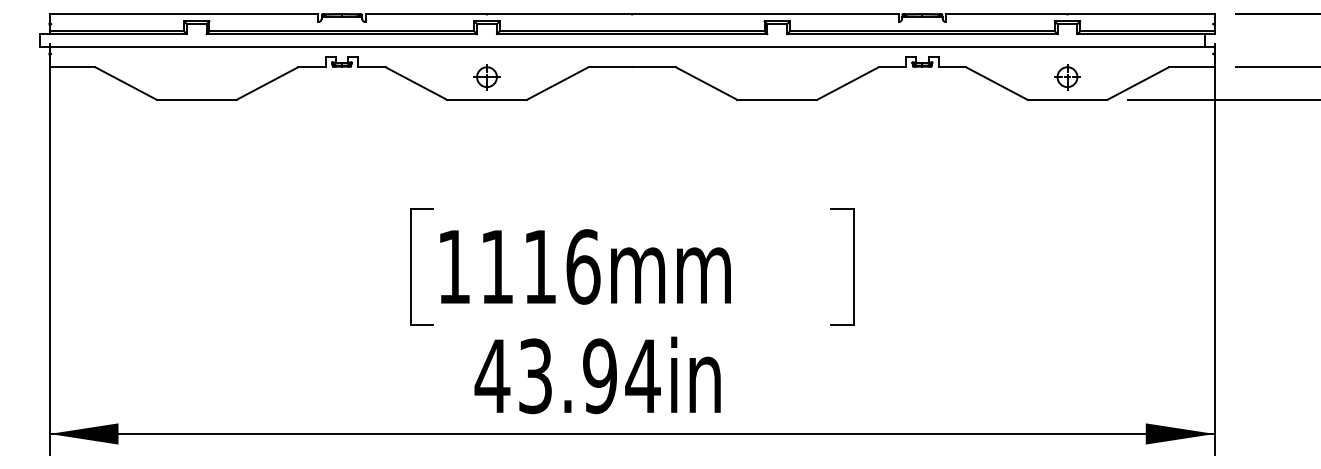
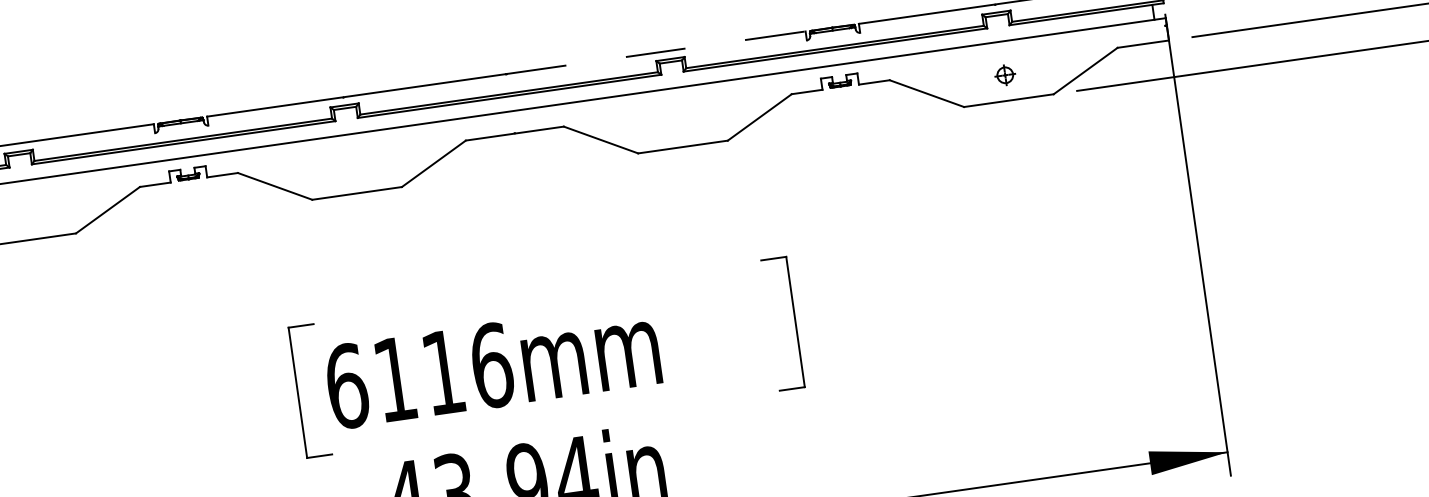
line: (766, 14) -> (657, 52), solid -> dashed
part: (486, 77) -> (352, 168), removed
part: (1067, 77) -> (1005, 75), size x0.7
text: (454, 266) -> (347, 385), 1116mm -> 6116mm

